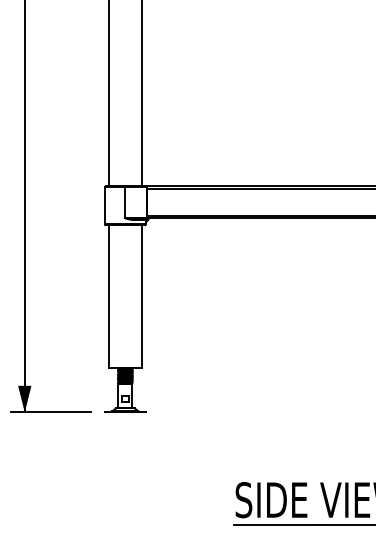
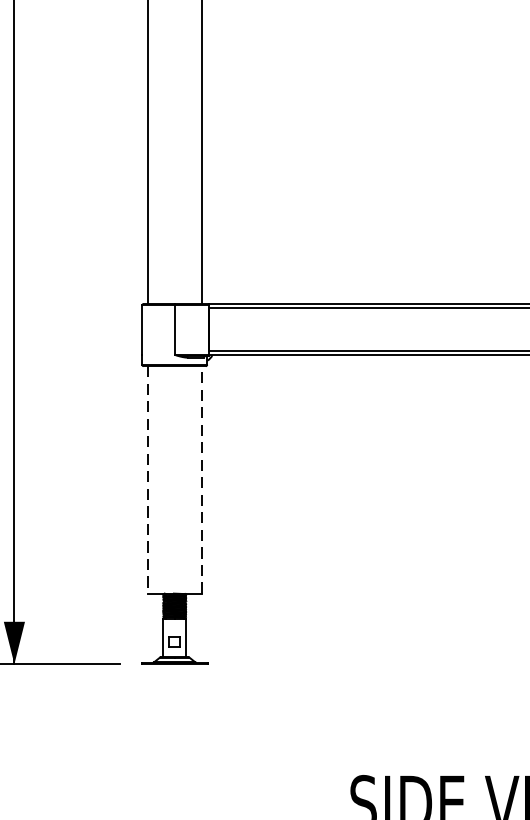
line: (142, 296) -> (201, 479), solid -> dashed
line: (108, 297) -> (147, 481), solid -> dashed

